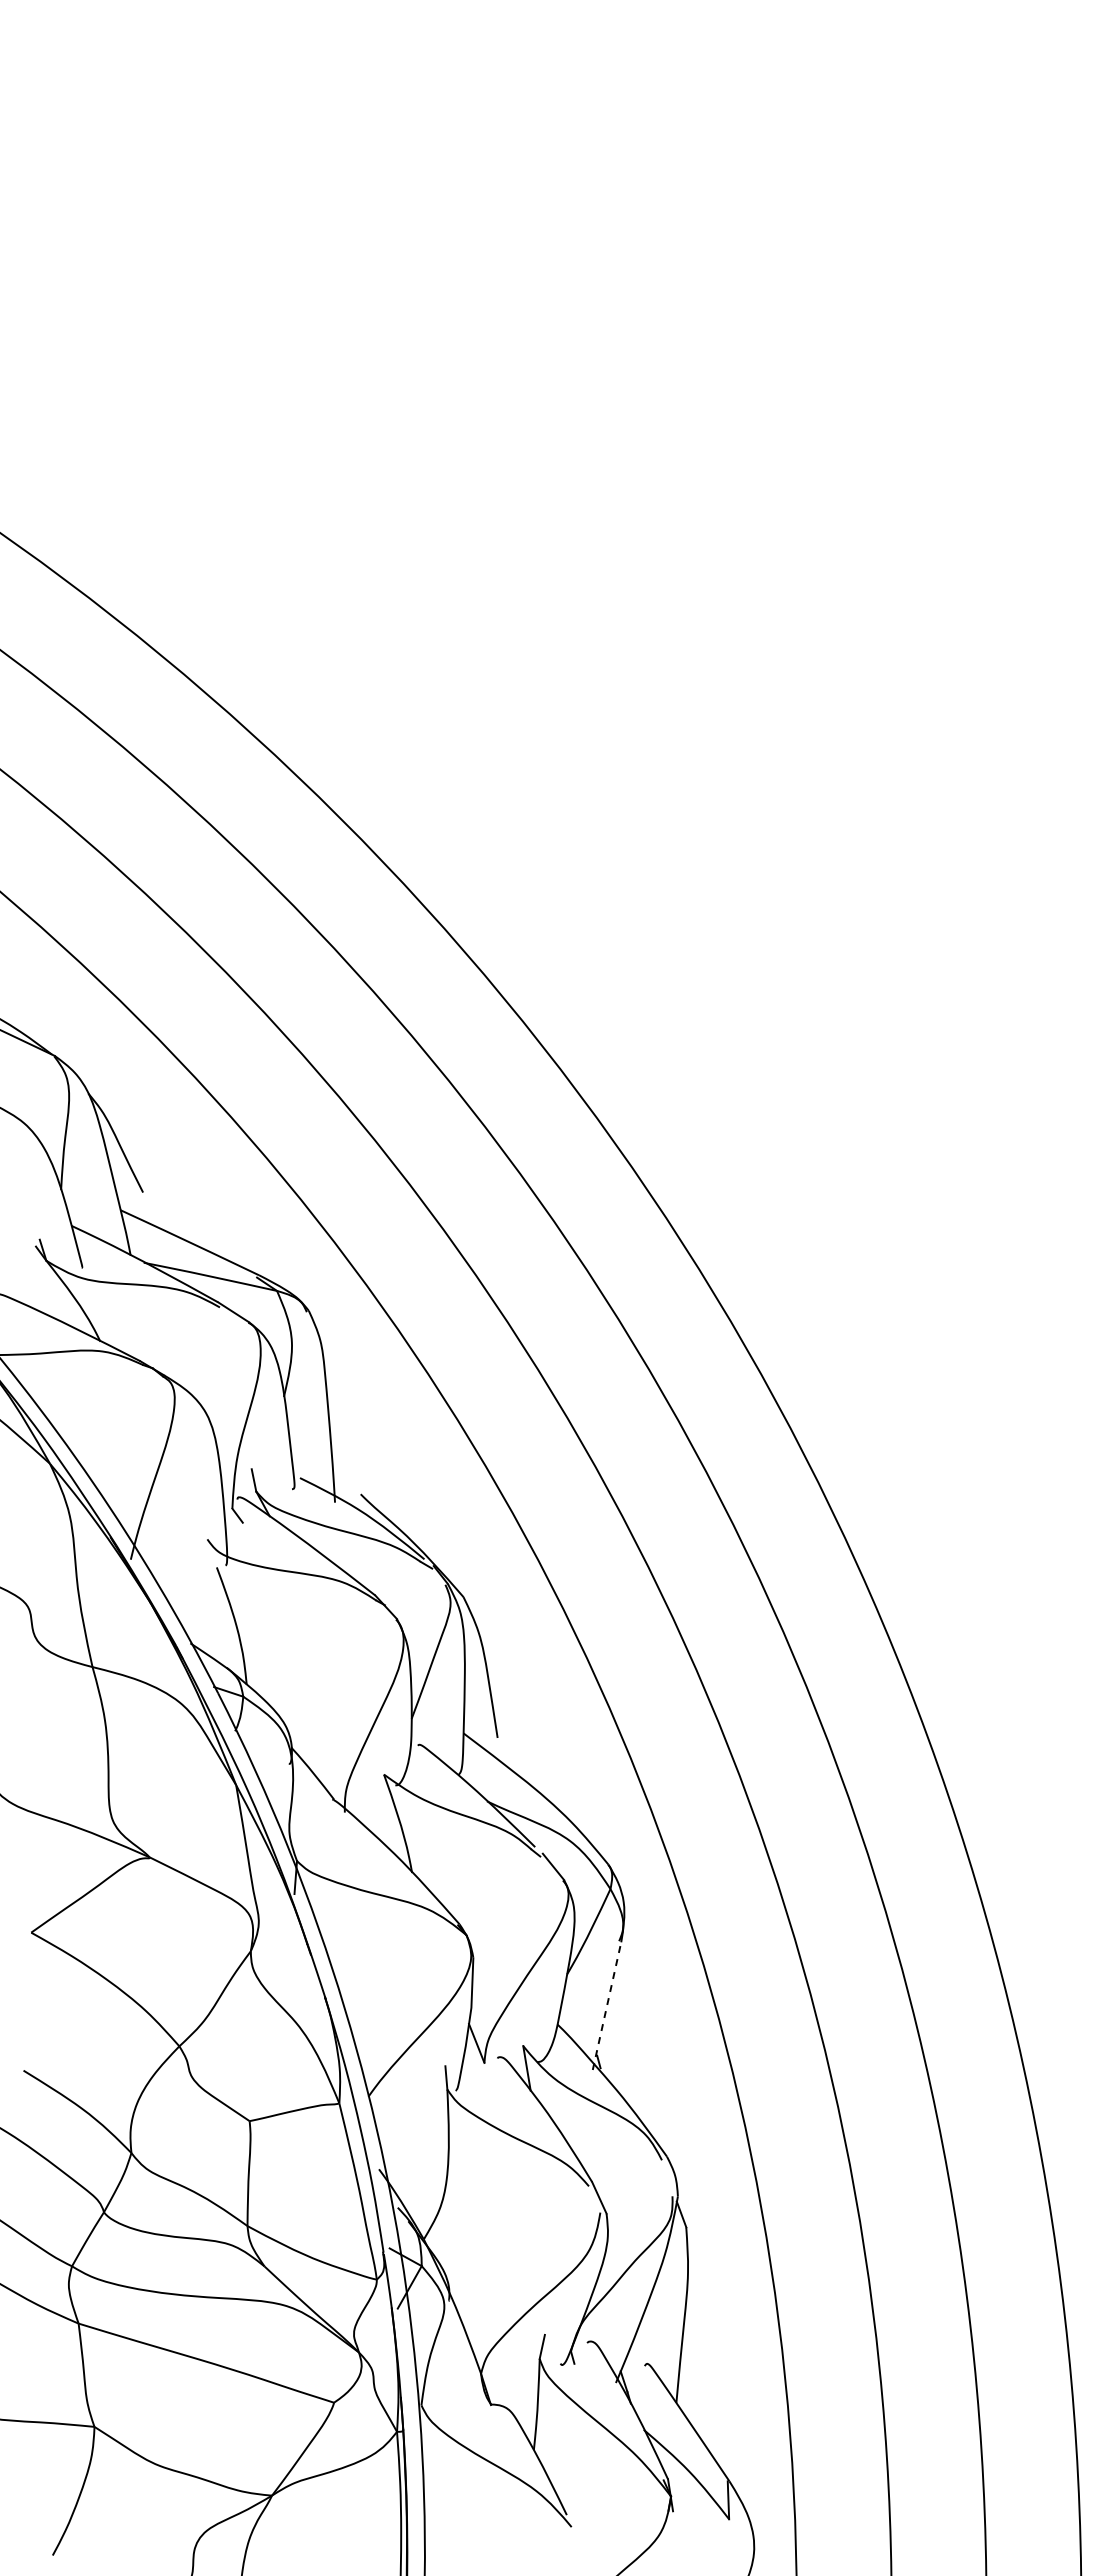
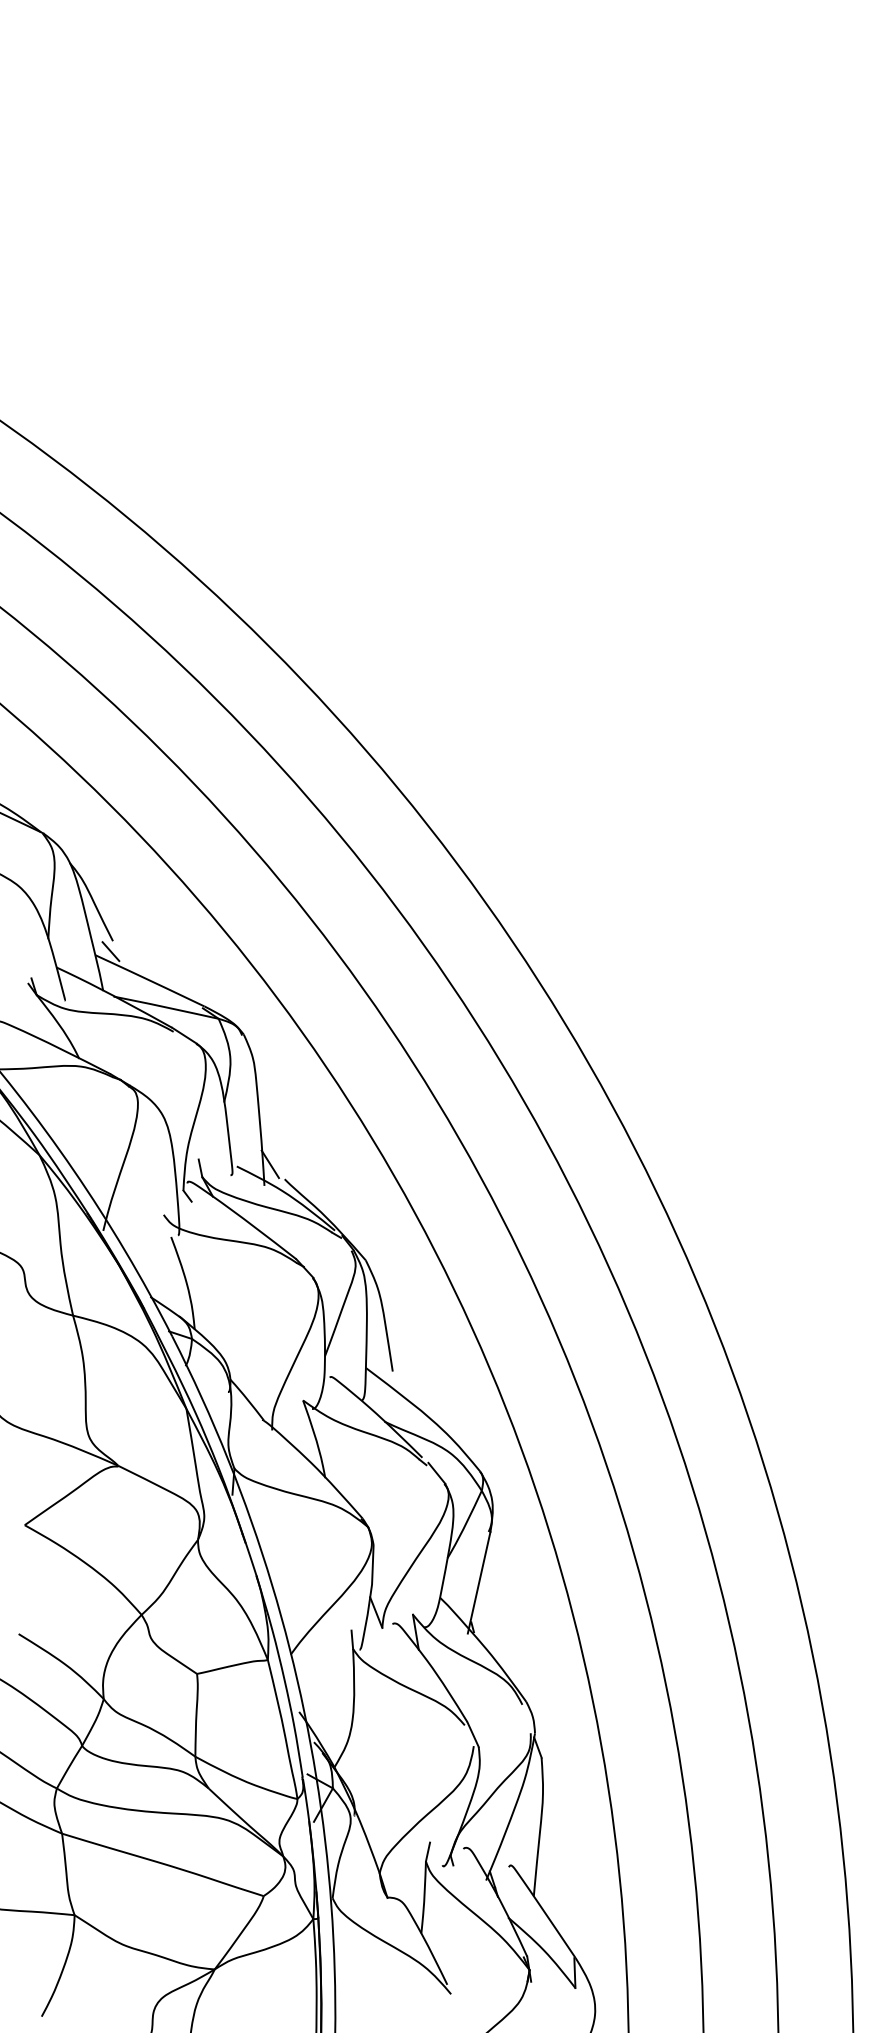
line: (140, 1205) -> (110, 951), added
line: (342, 1474) -> (270, 1163), added
line: (607, 2005) -> (479, 1582), dashed -> solid

